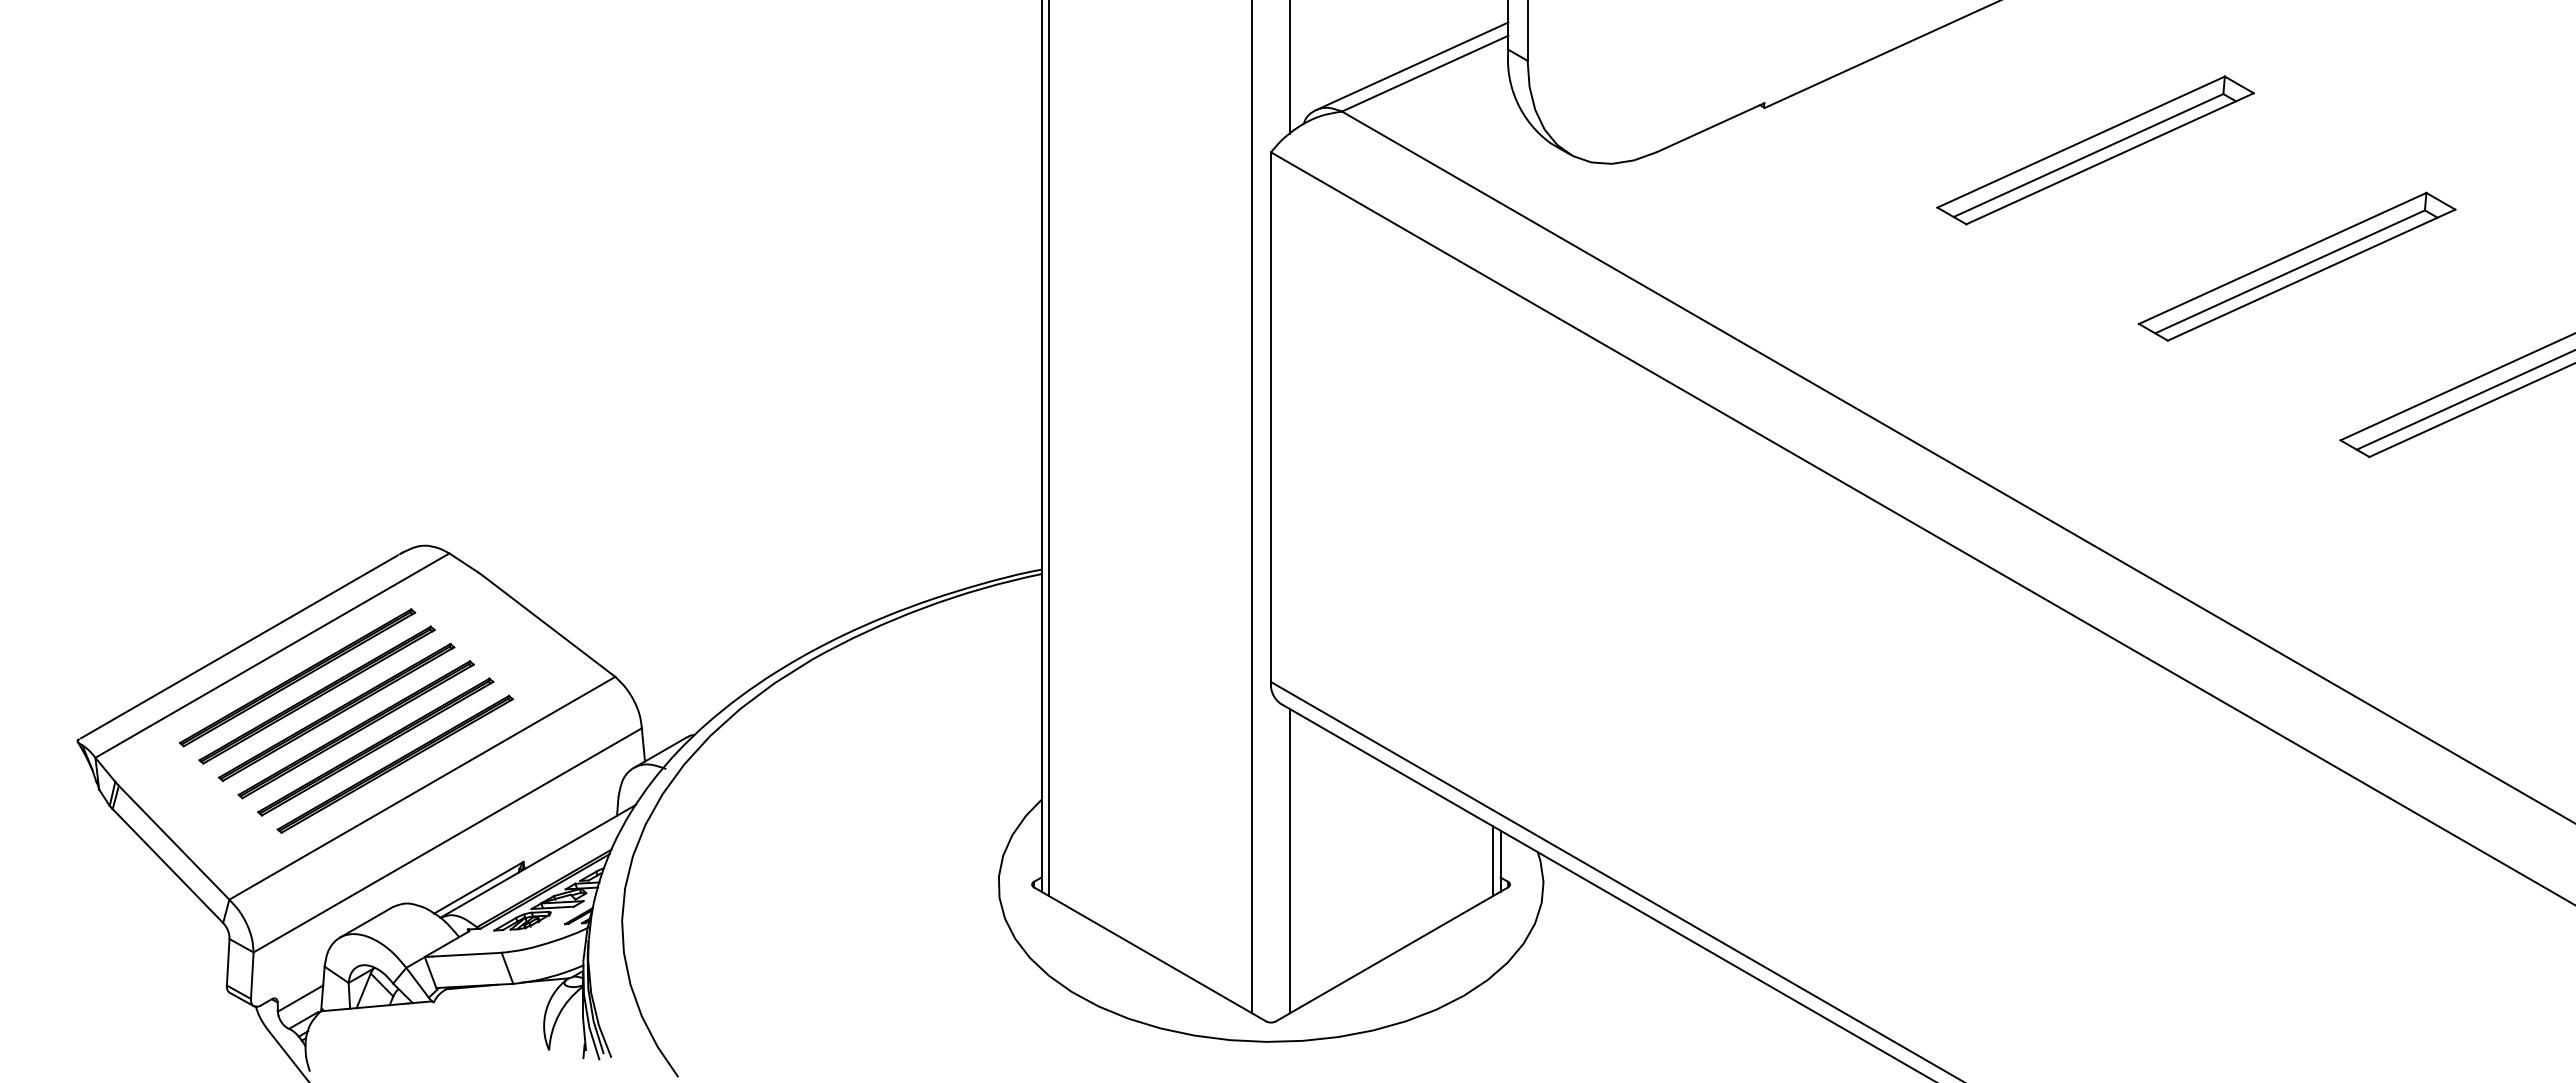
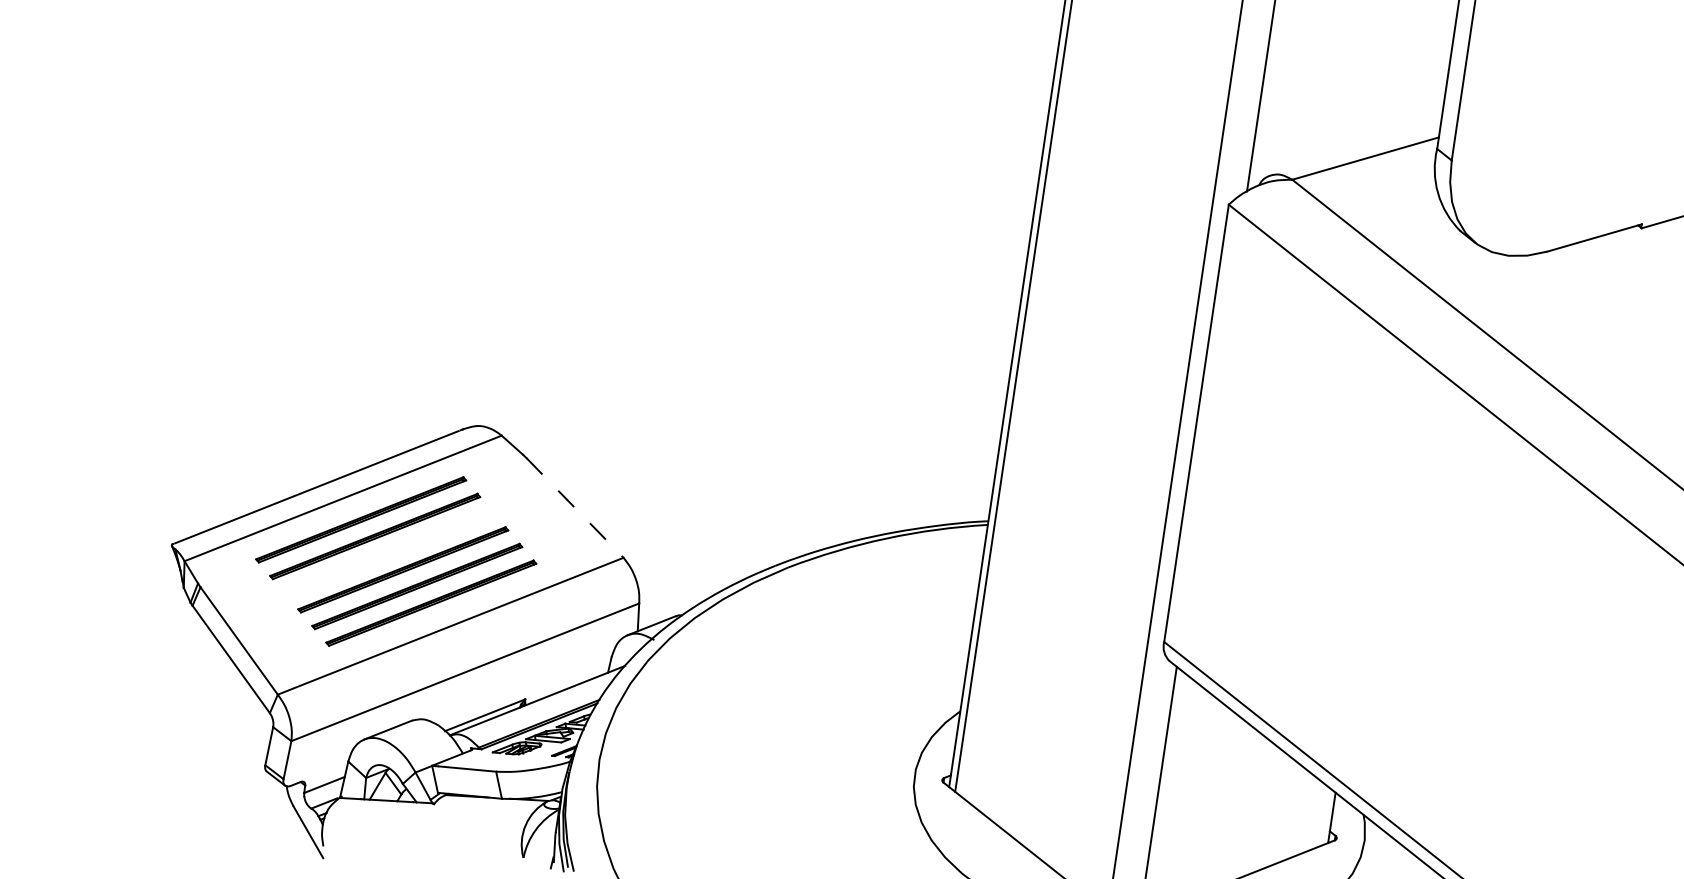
line: (1412, 65) -> (1356, 150), removed
line: (549, 626) -> (575, 508), solid -> dashed
part: (336, 711) -> (389, 552), removed
line: (1492, 861) -> (1325, 817), removed

